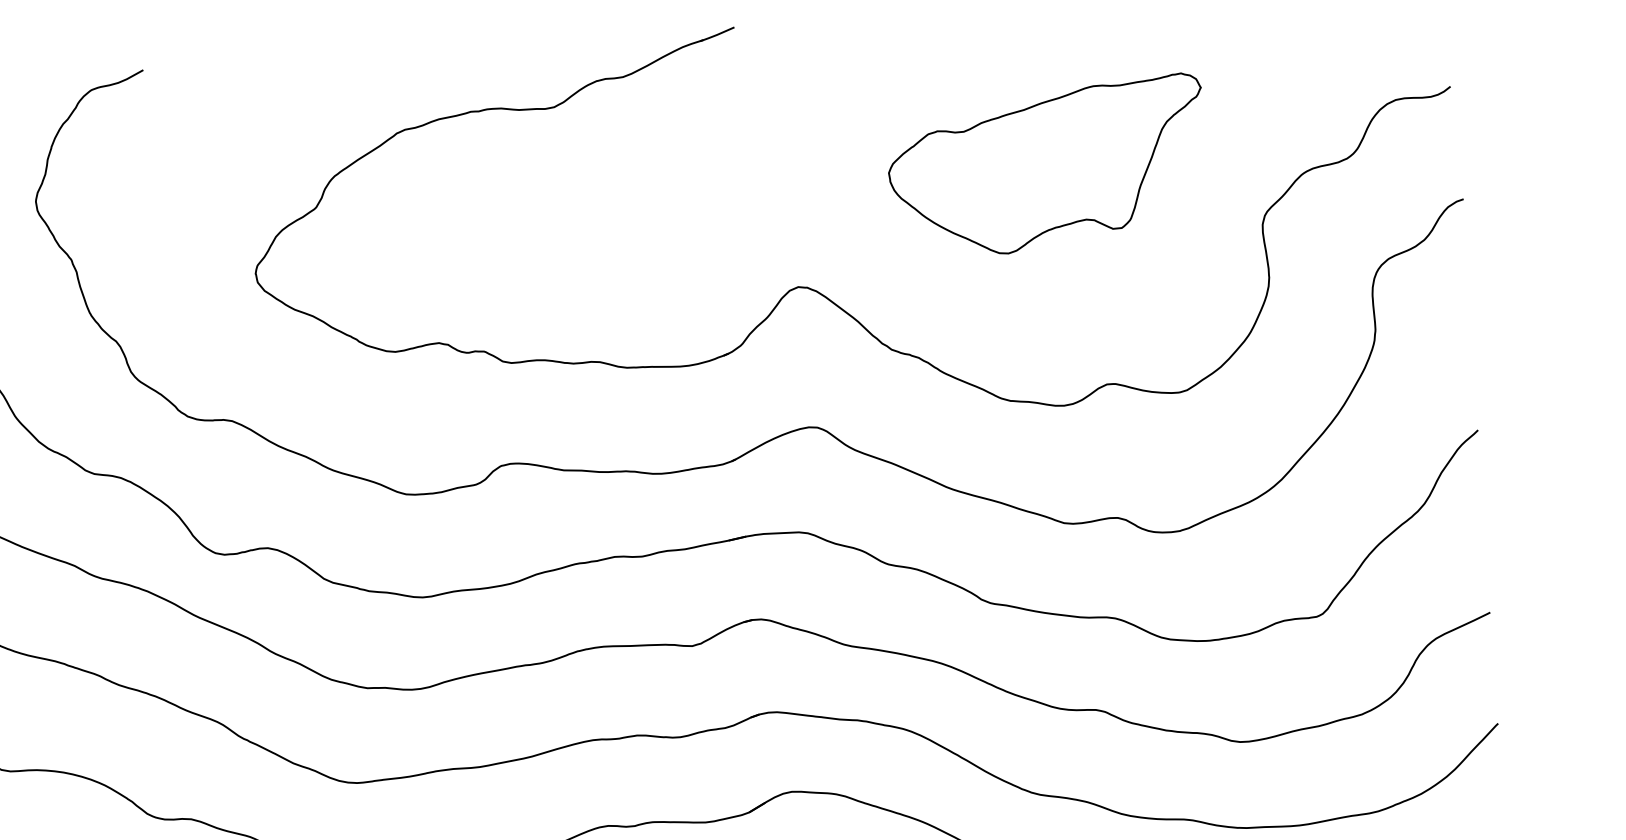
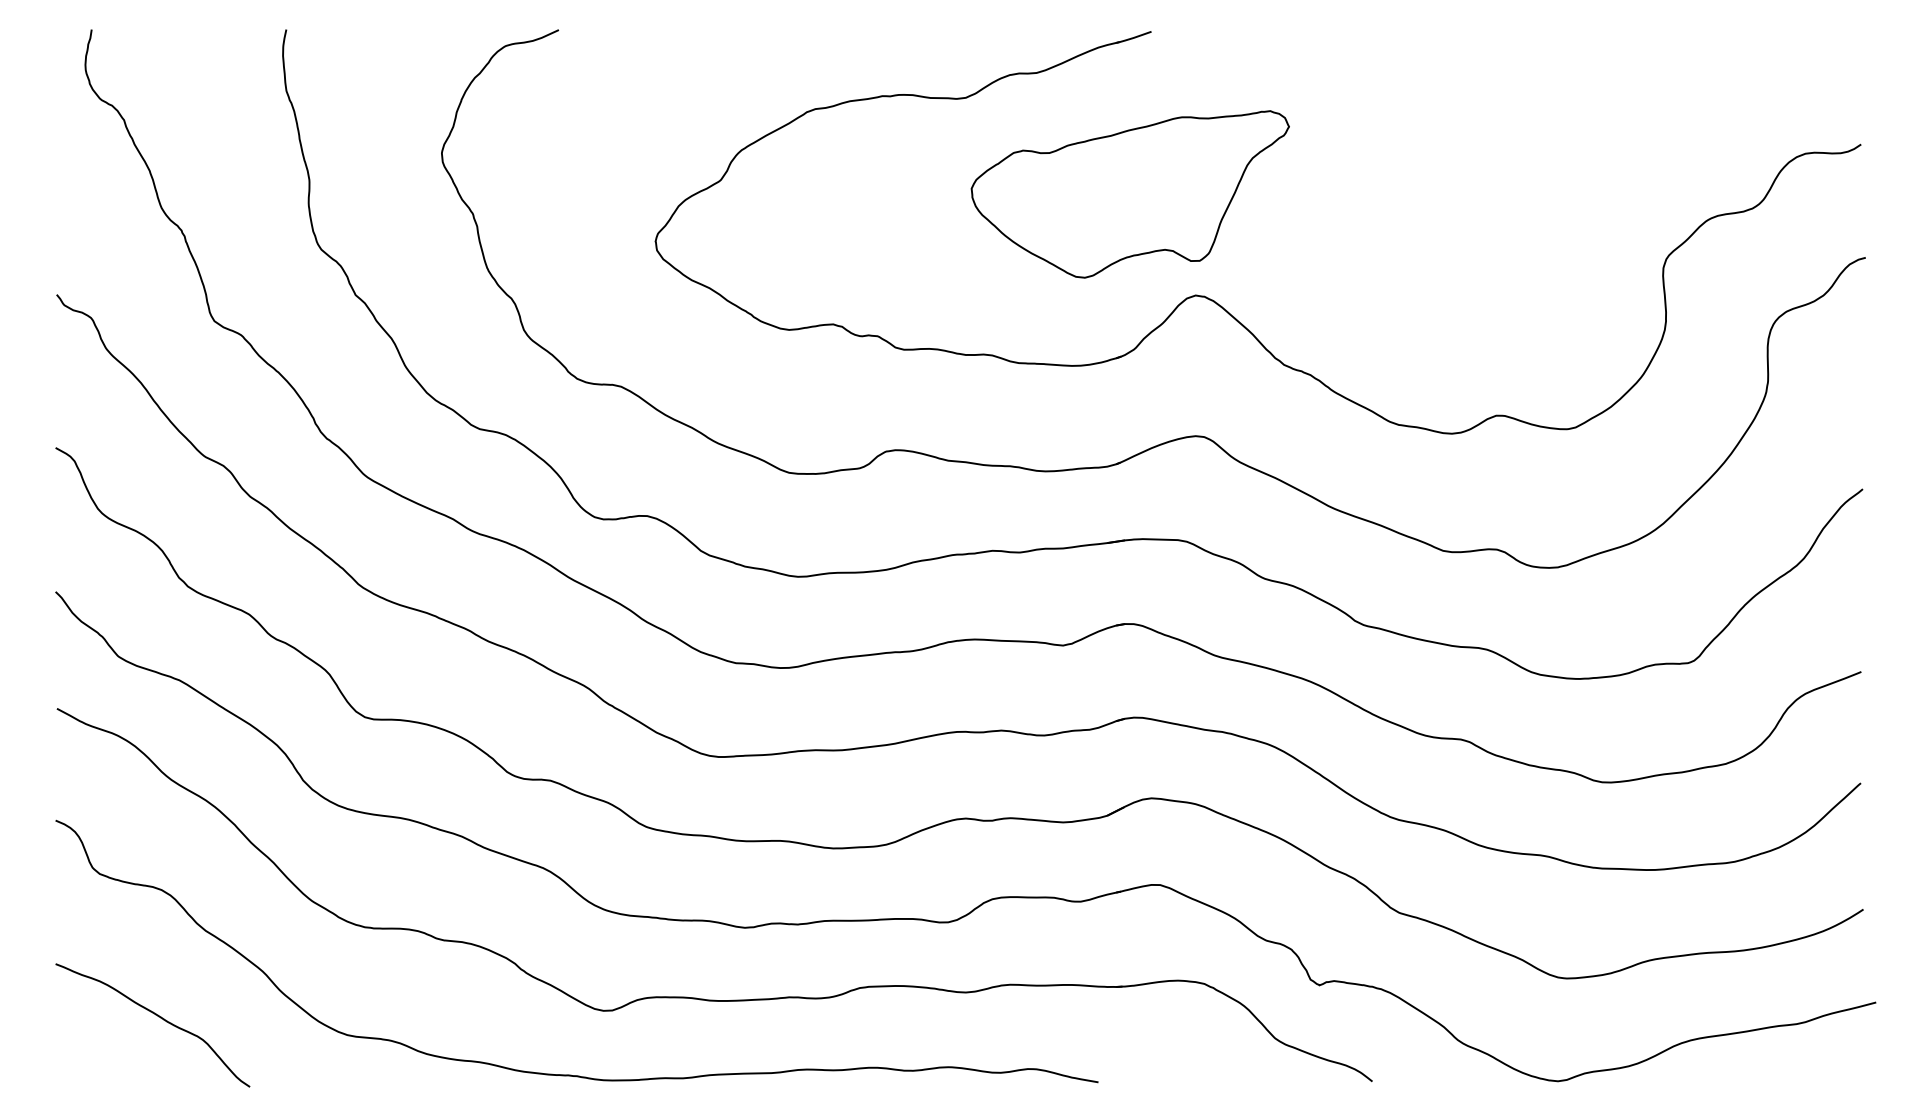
part: (1046, 167) -> (1129, 194), moved

